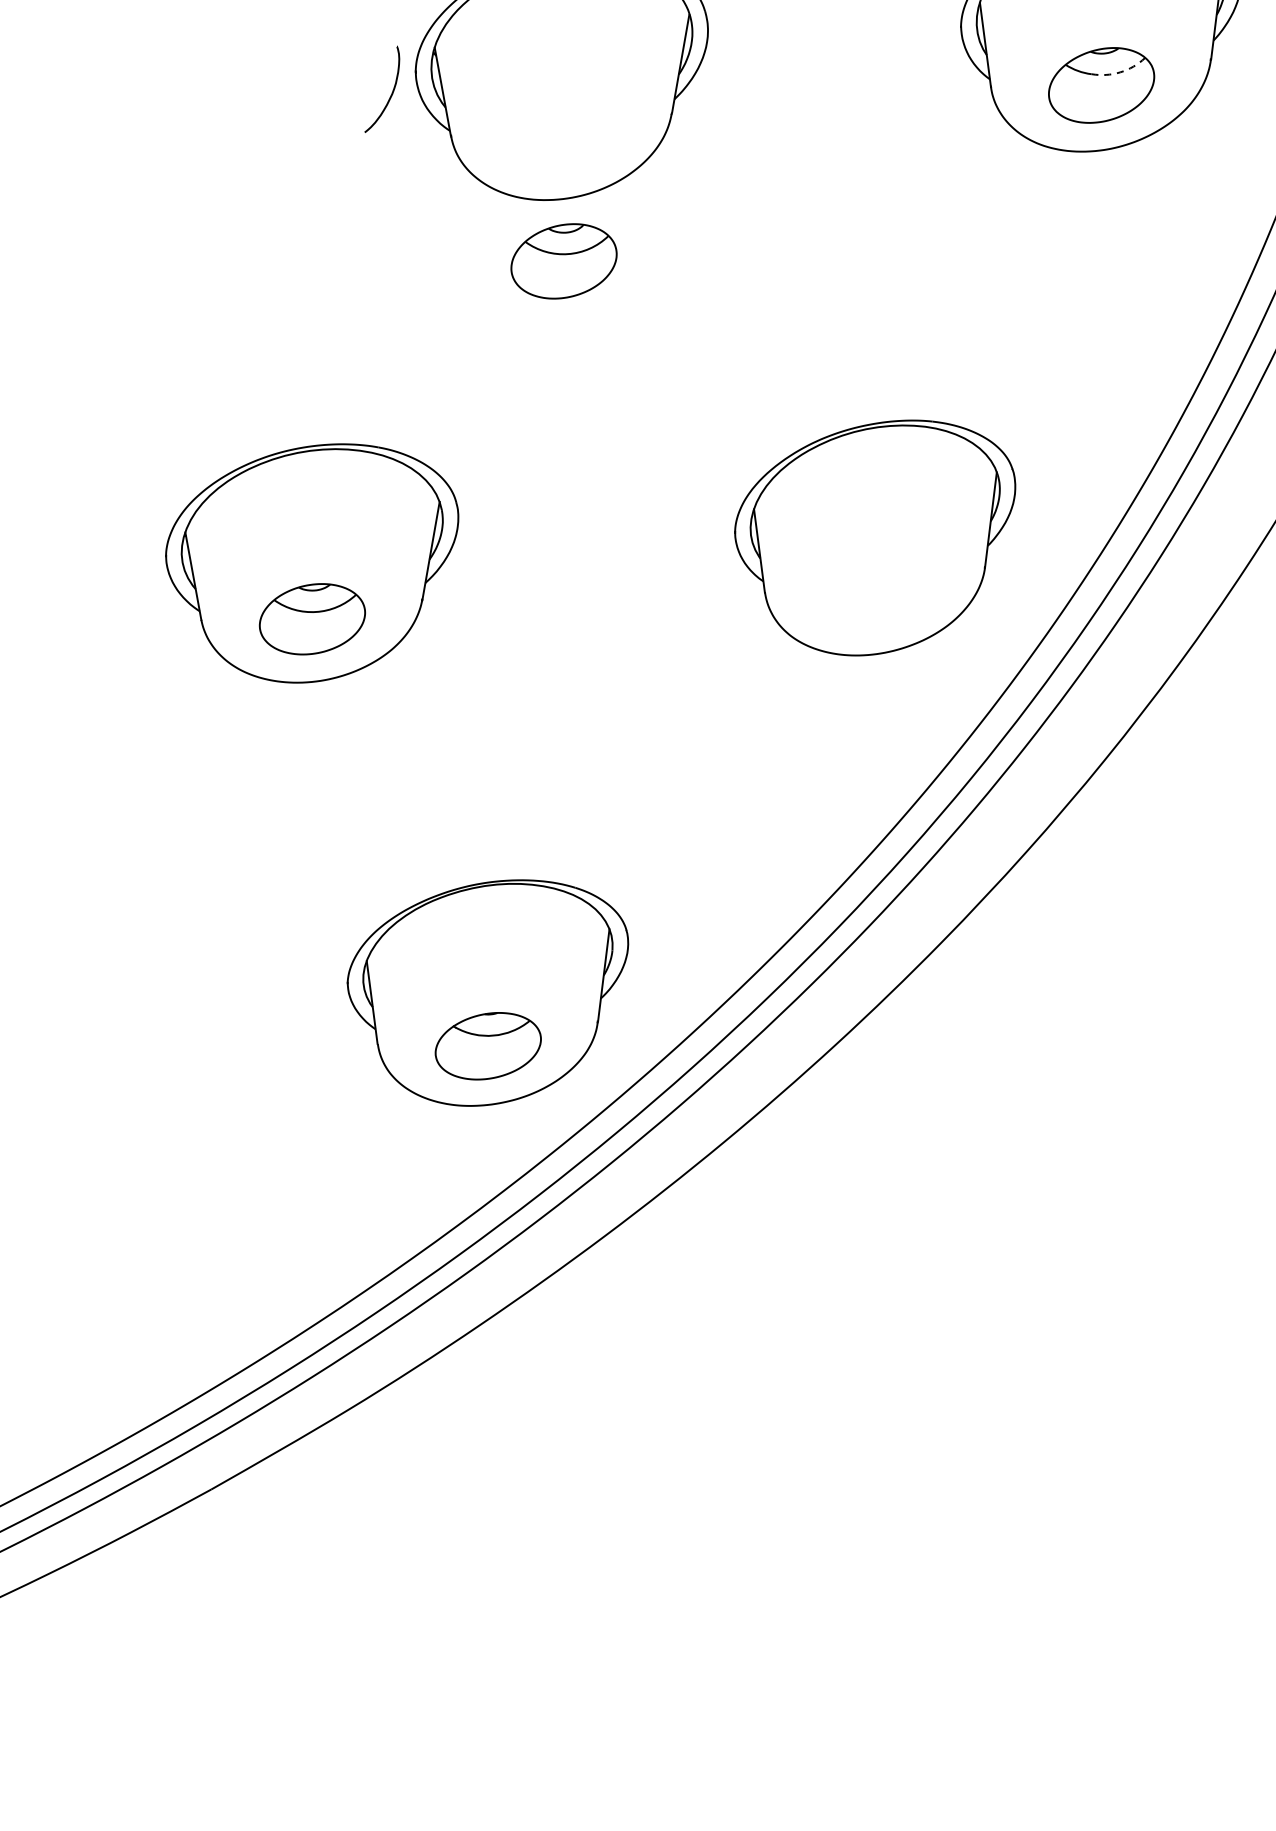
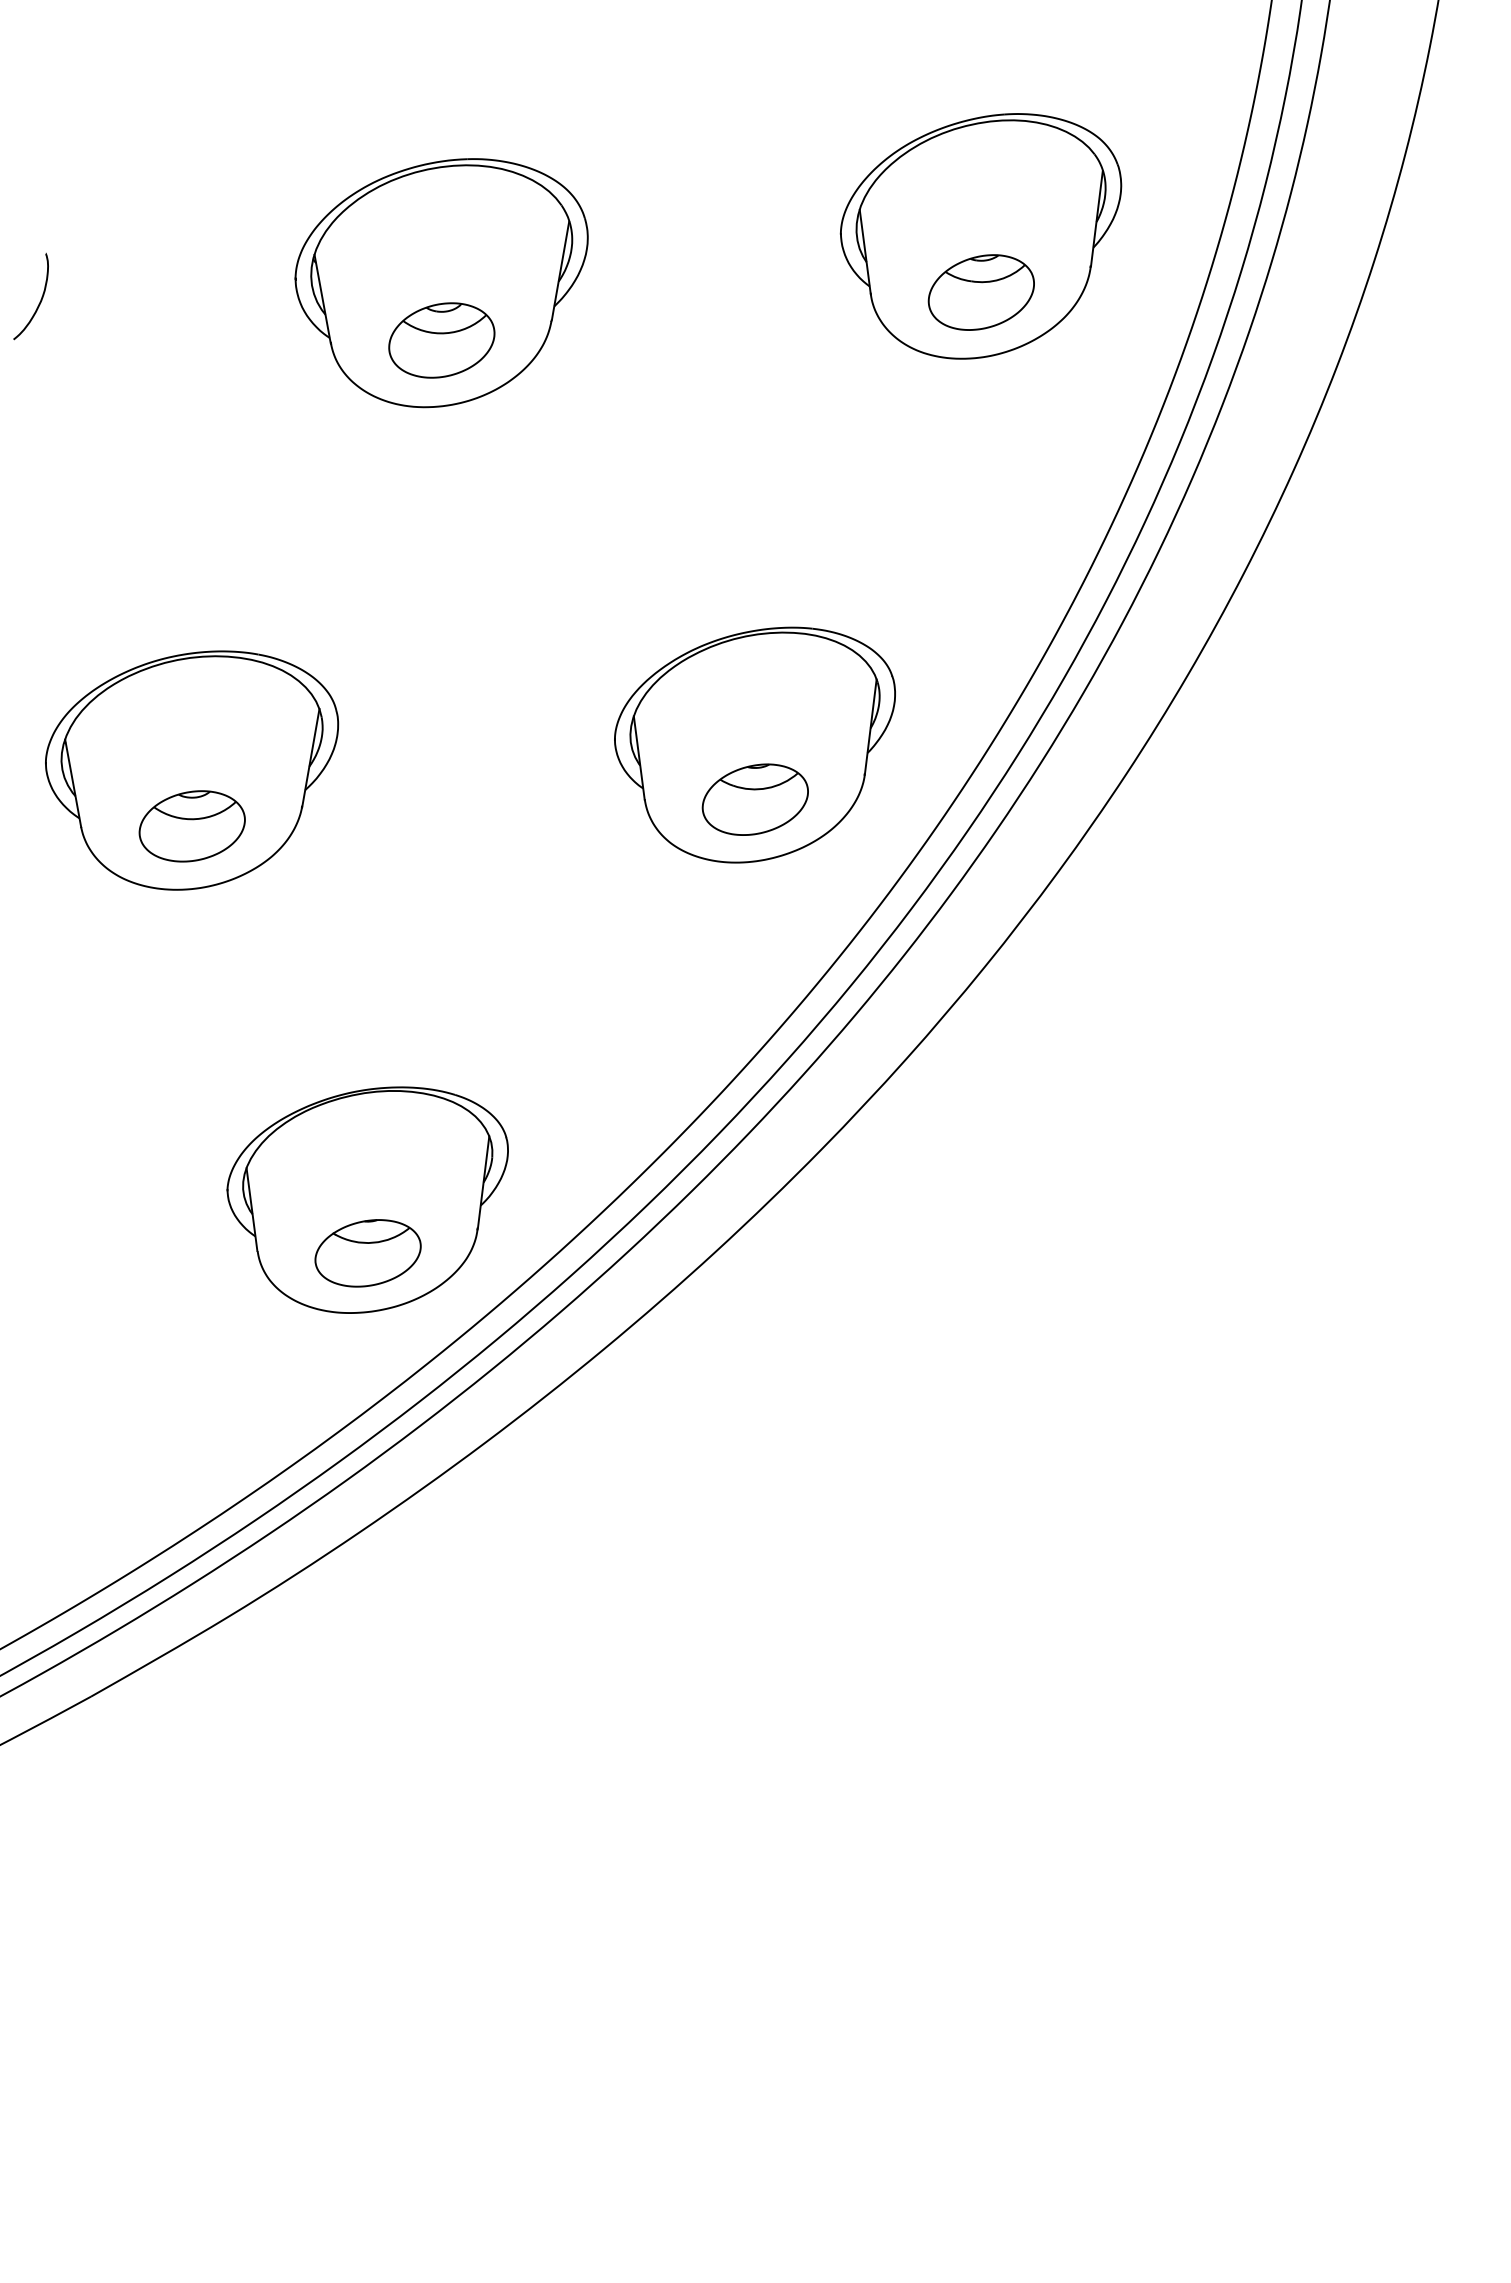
arc: (1120, 72) -> (1000, 279), dashed -> solid
curve: (390, 94) -> (39, 301), moved
part: (563, 261) -> (441, 340), moved
part: (874, 592) -> (754, 799), added

